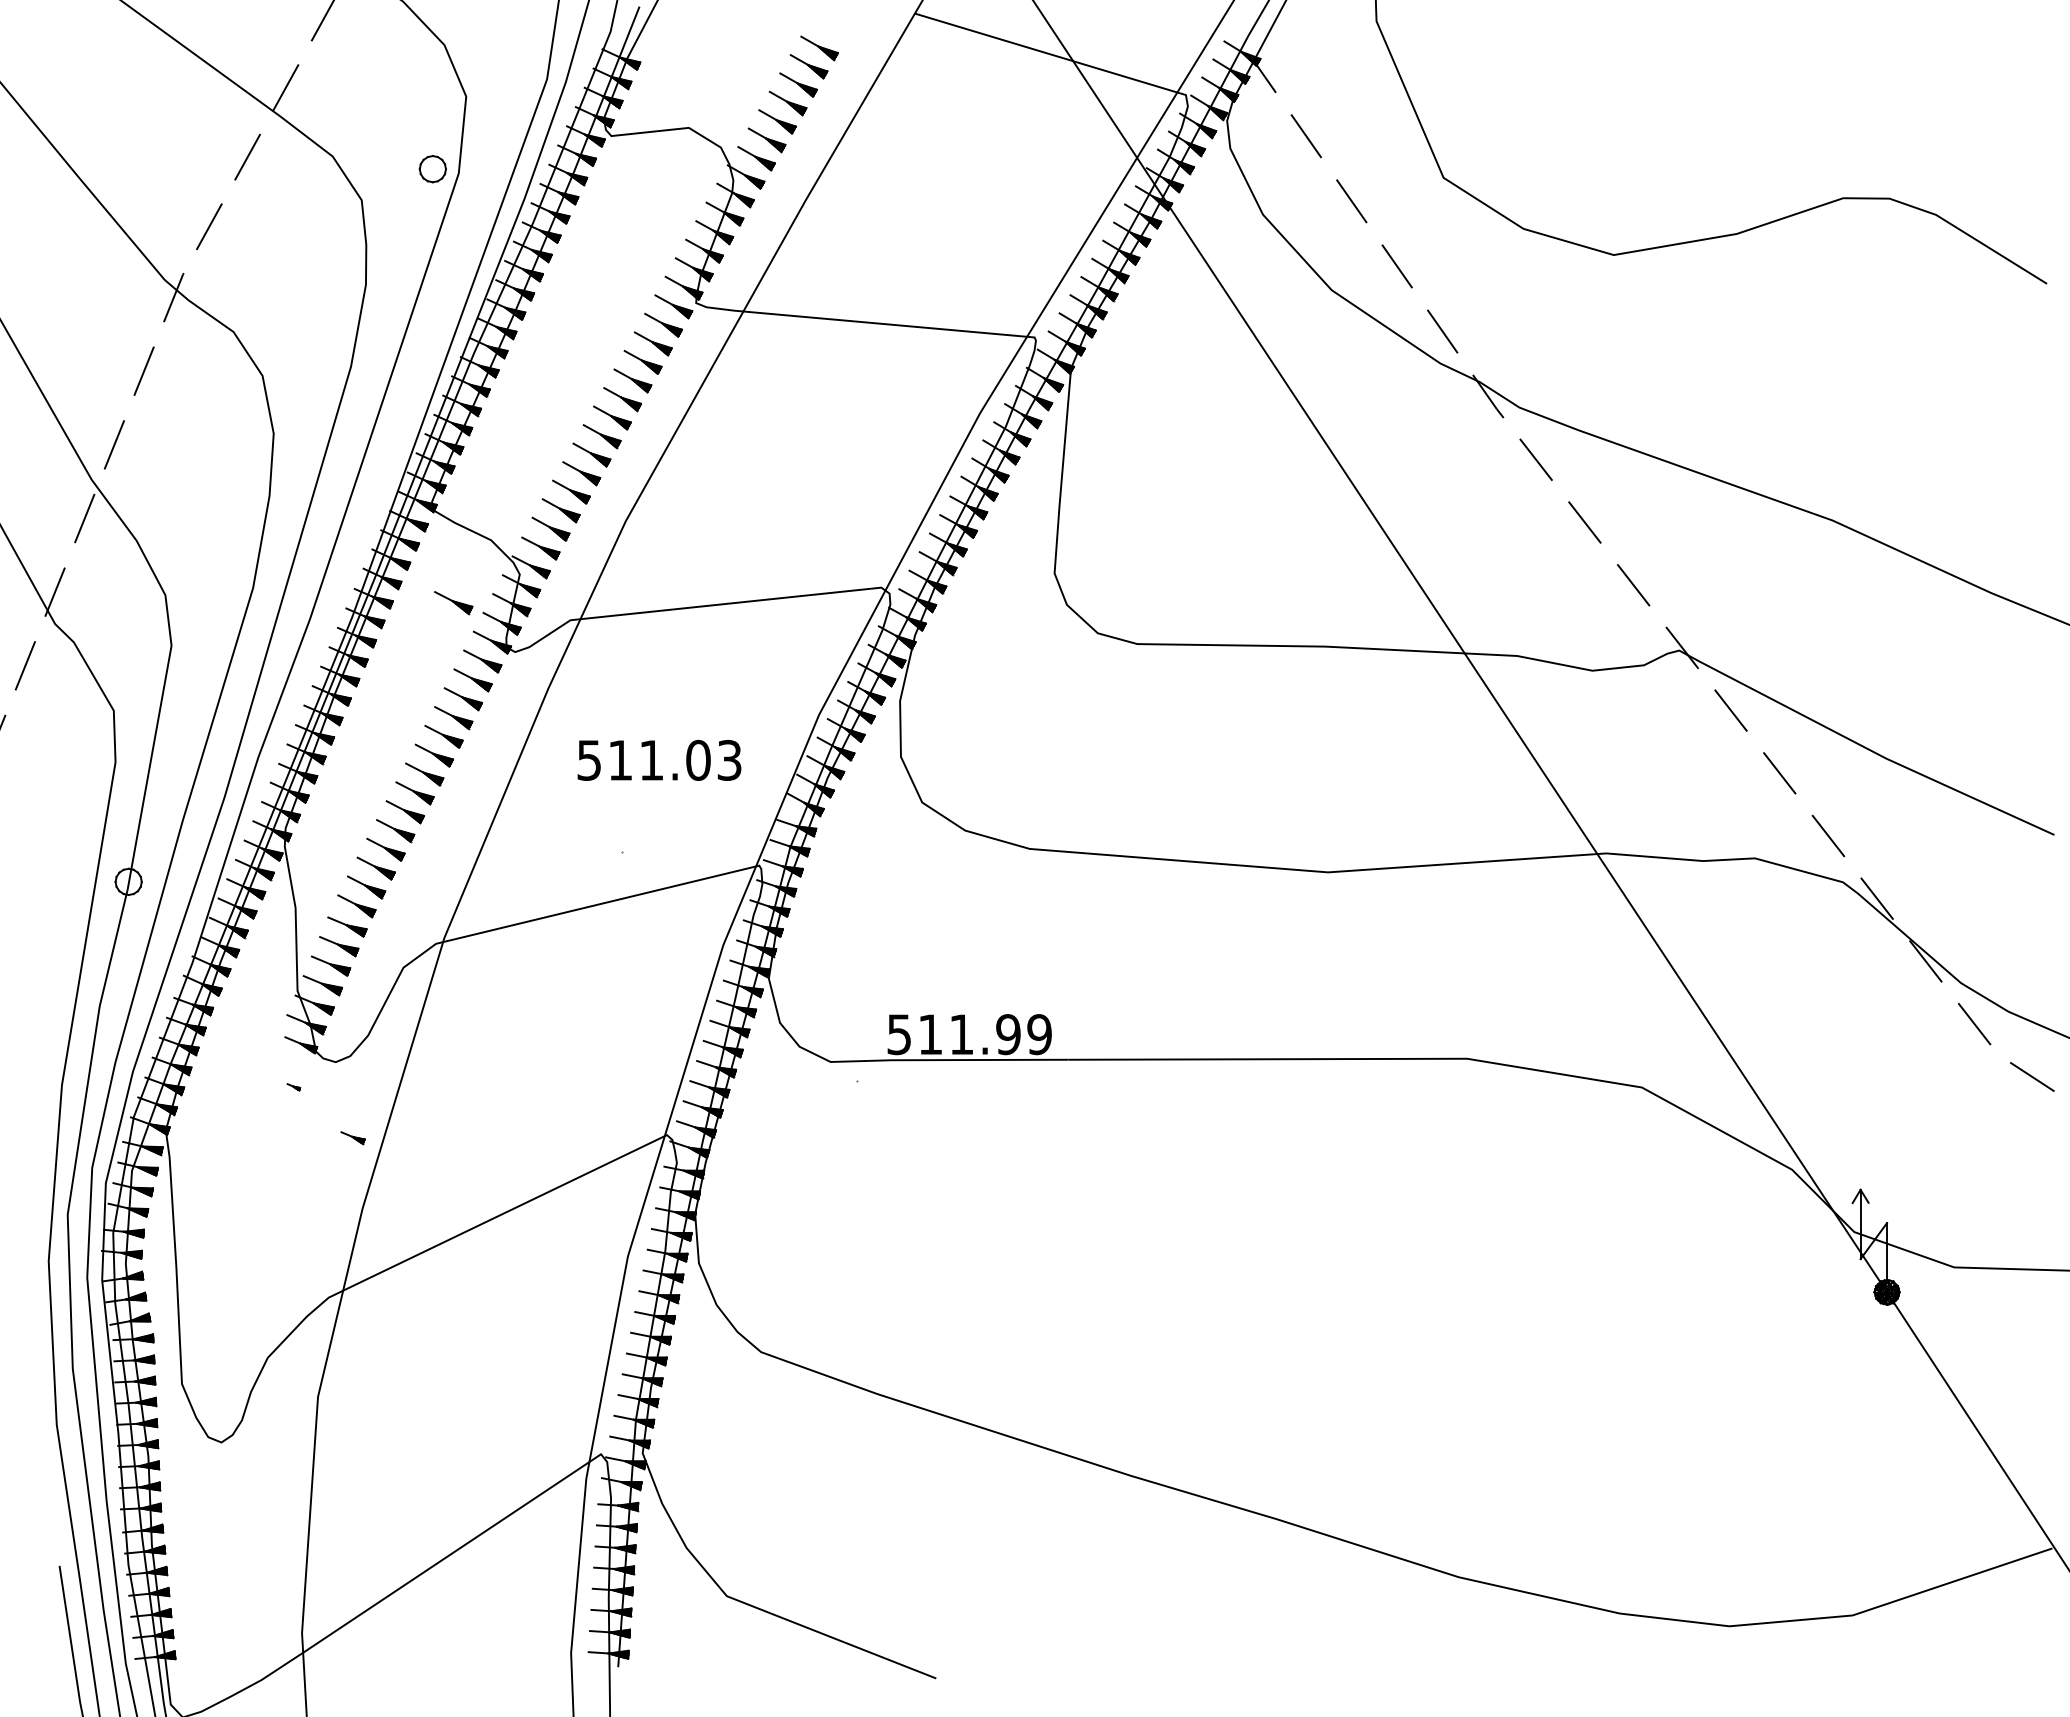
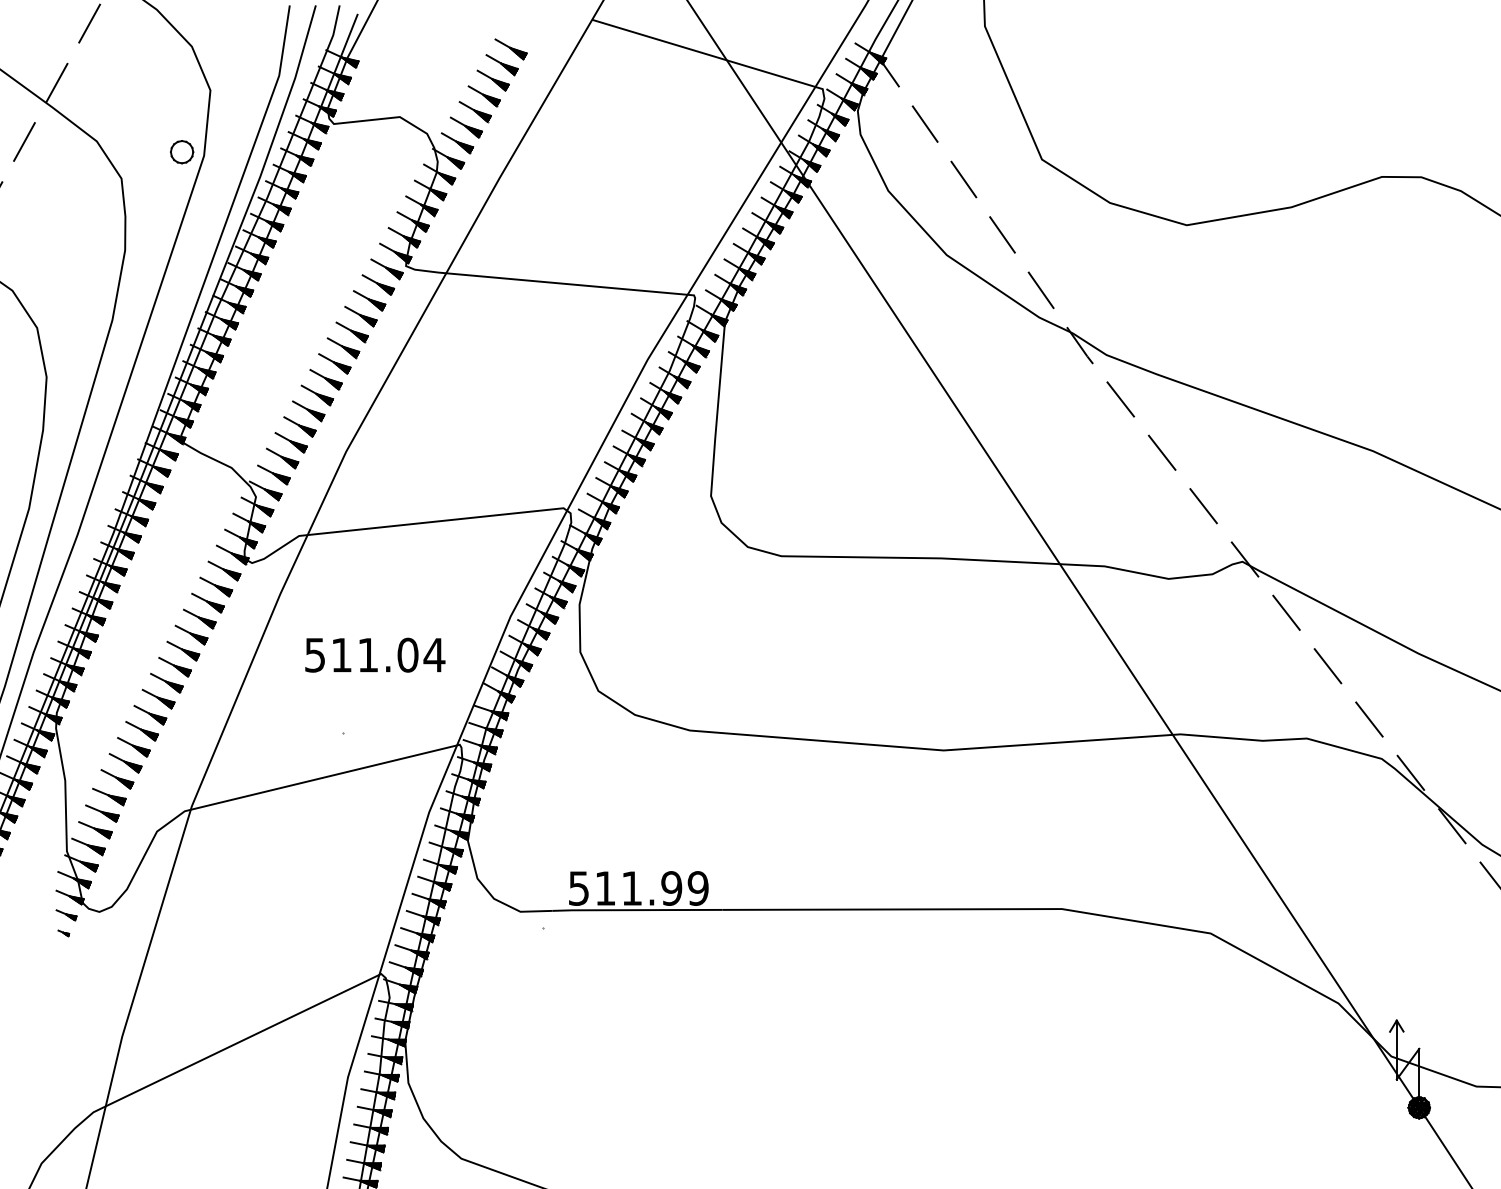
part: (453, 603) -> (199, 521), removed
text: (729, 759) -> (434, 654), 511.03 -> 511.04
part: (352, 1138) -> (66, 915), moved

